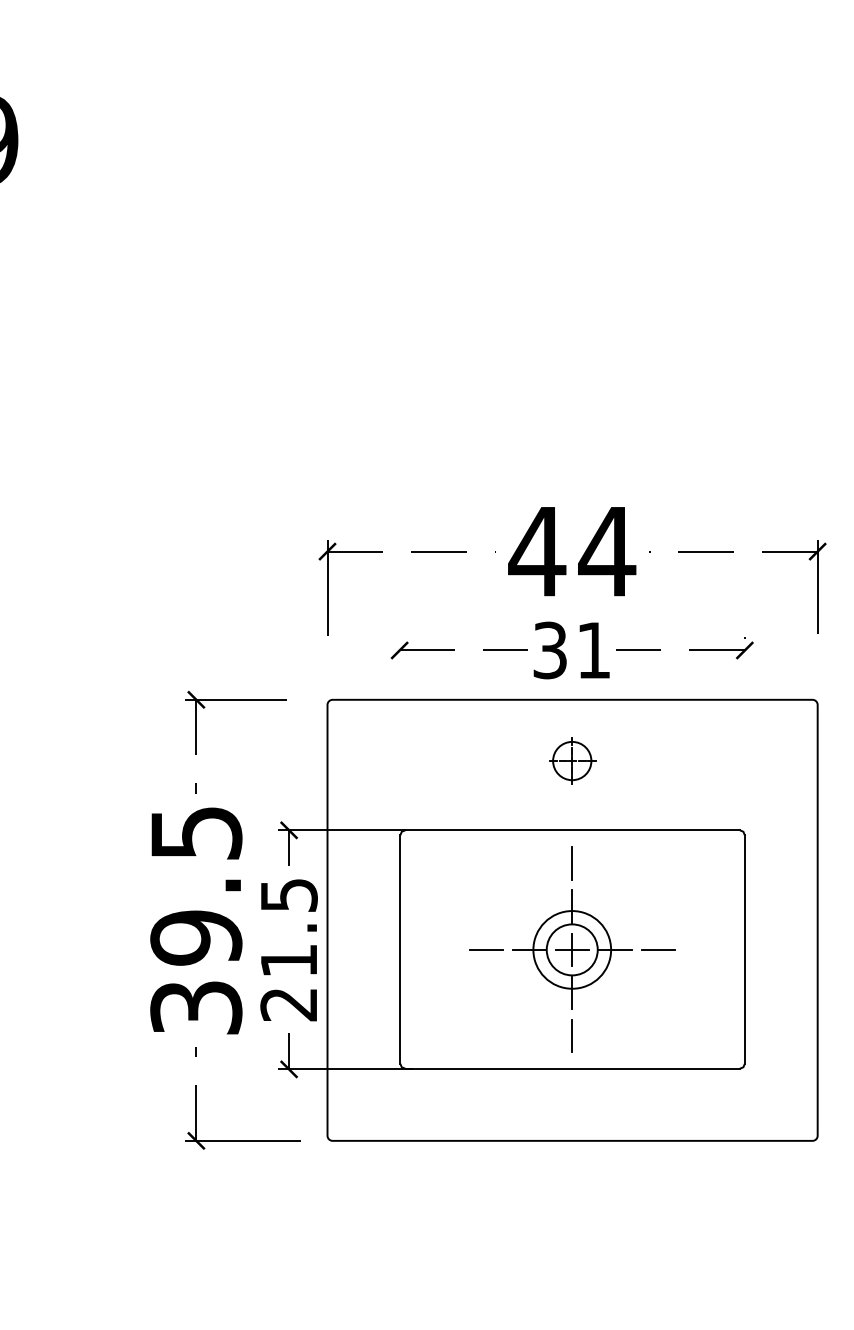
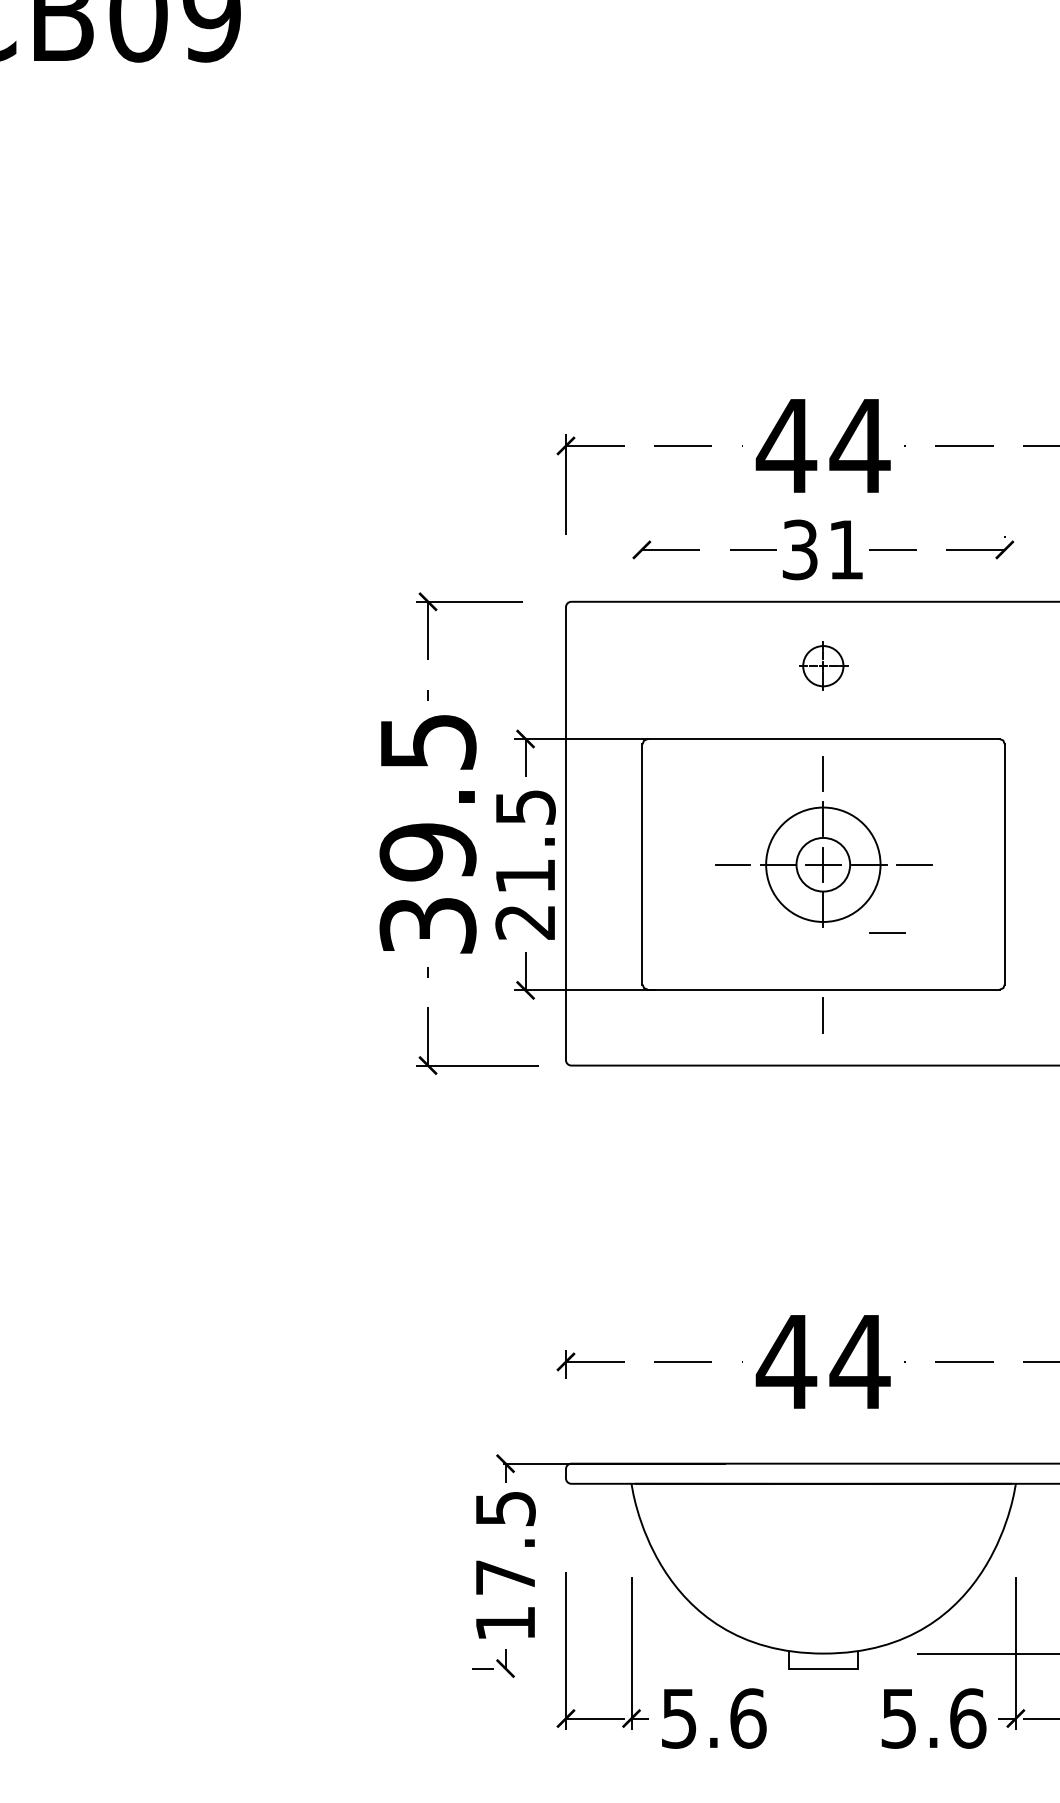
circle: (572, 949) -> (823, 864), size x1.4
line: (633, 1014) -> (887, 932), added
line: (571, 1036) -> (822, 1015), moved

